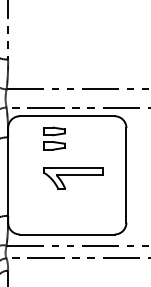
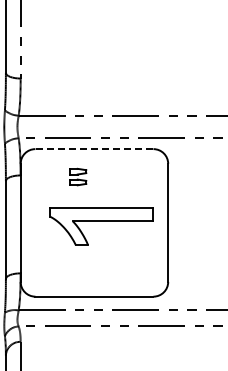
line: (66, 116) -> (93, 149), solid -> dashed
part: (54, 138) -> (78, 176), size x0.6
part: (72, 178) -> (101, 226), size x1.4

